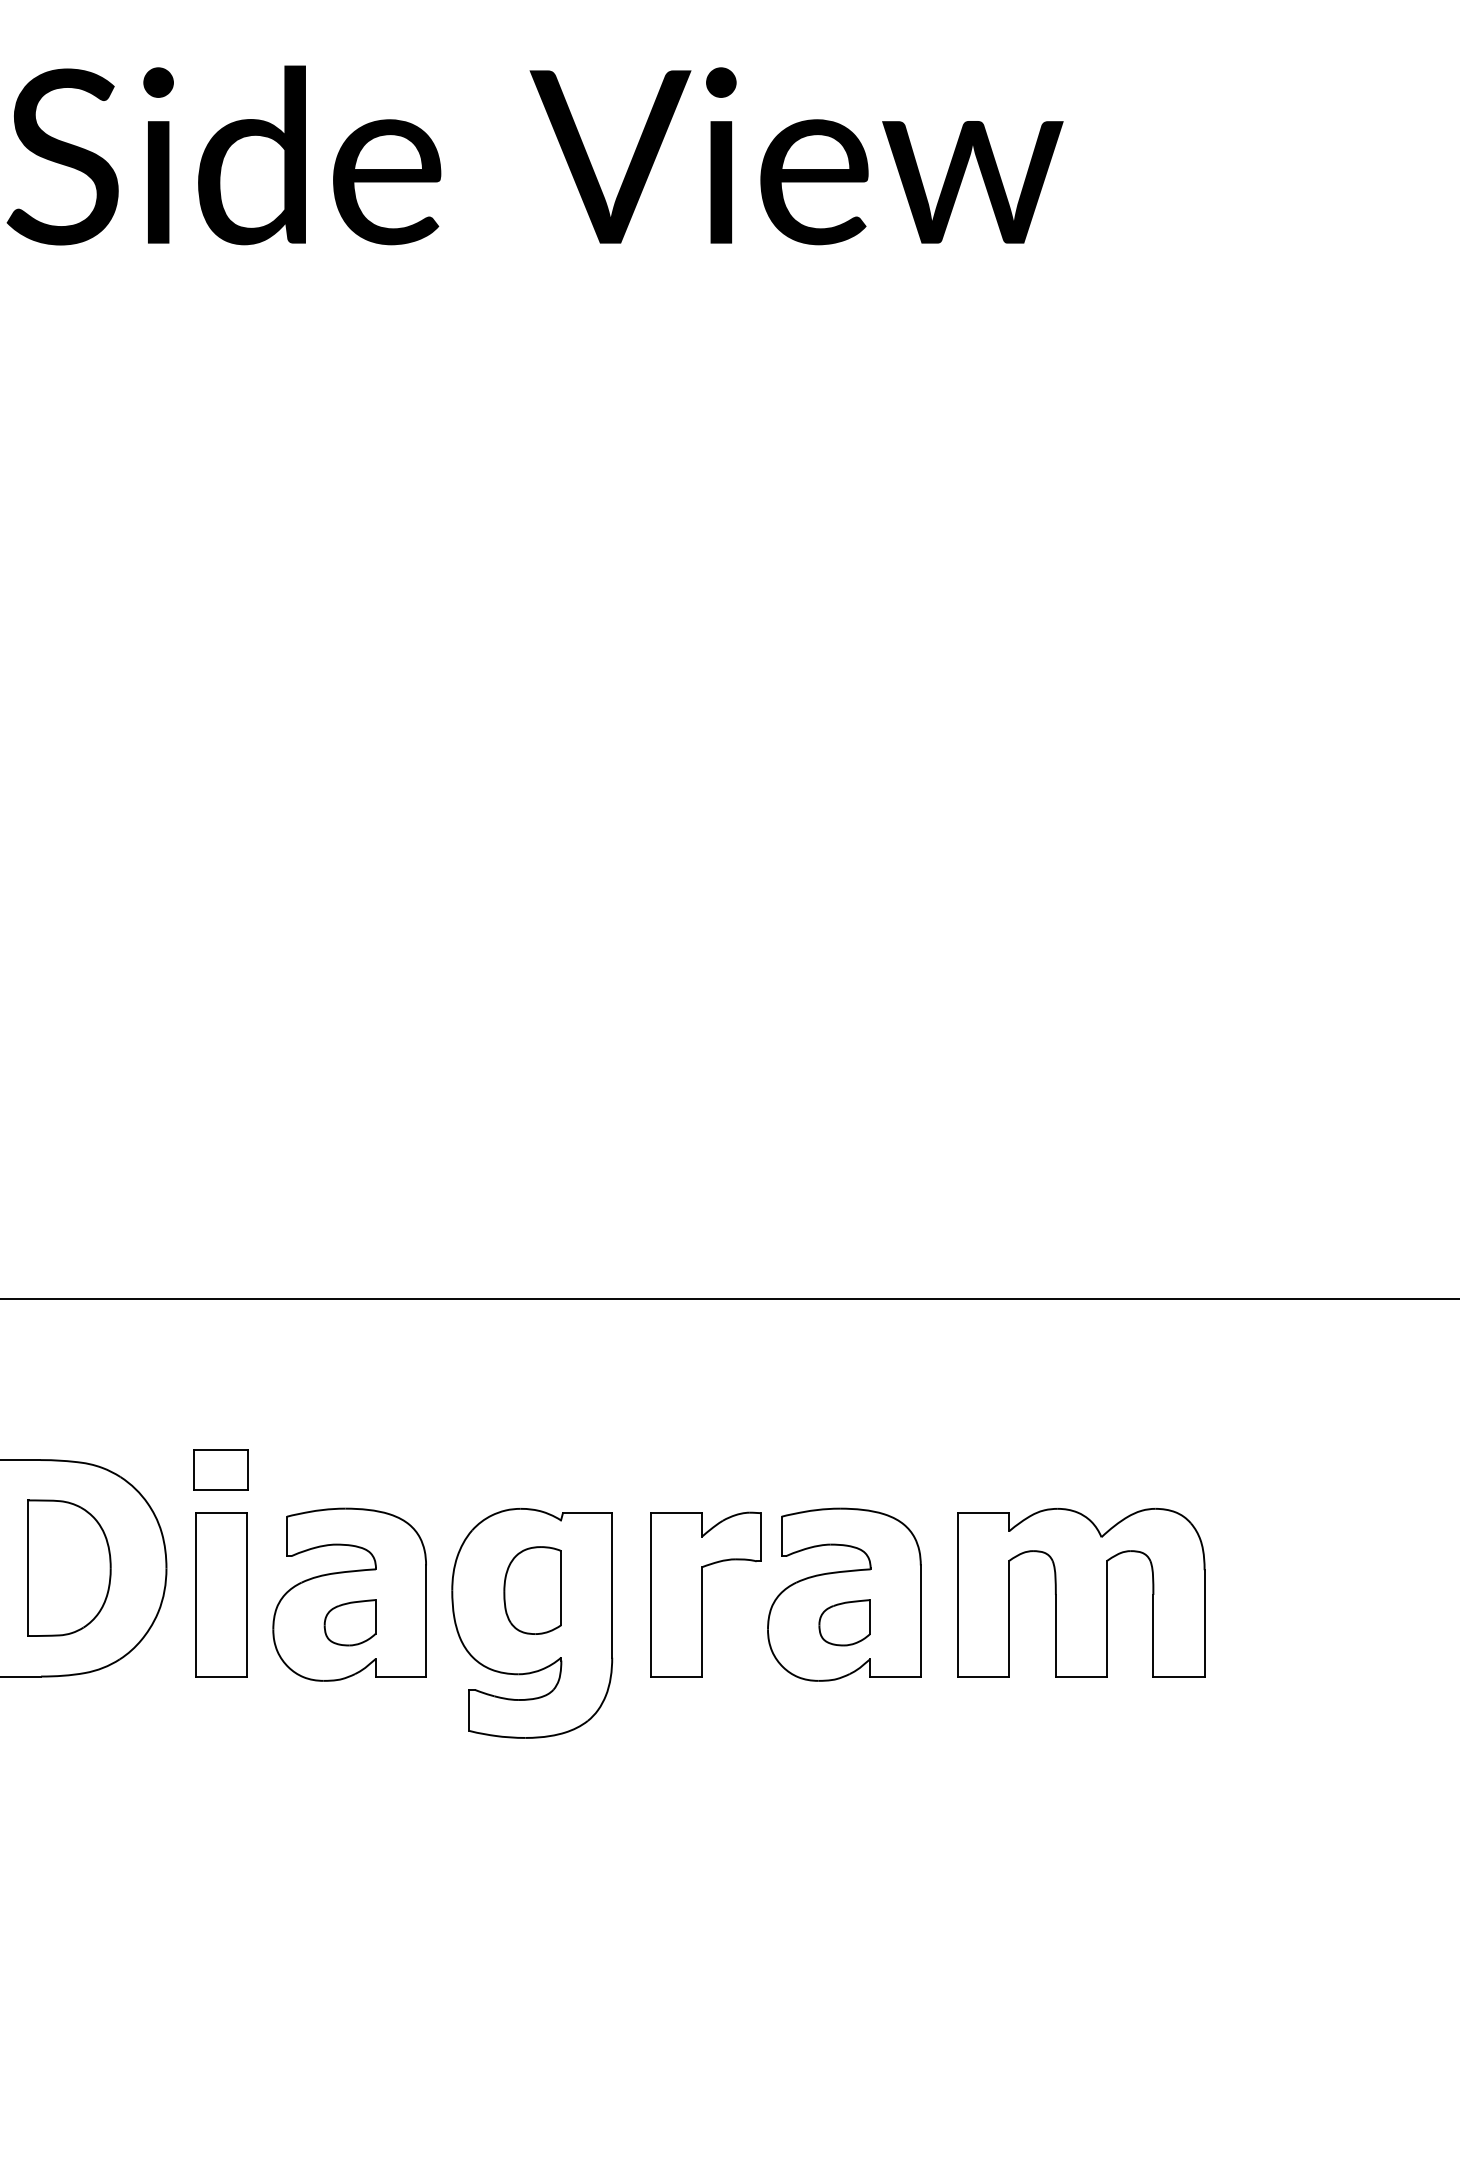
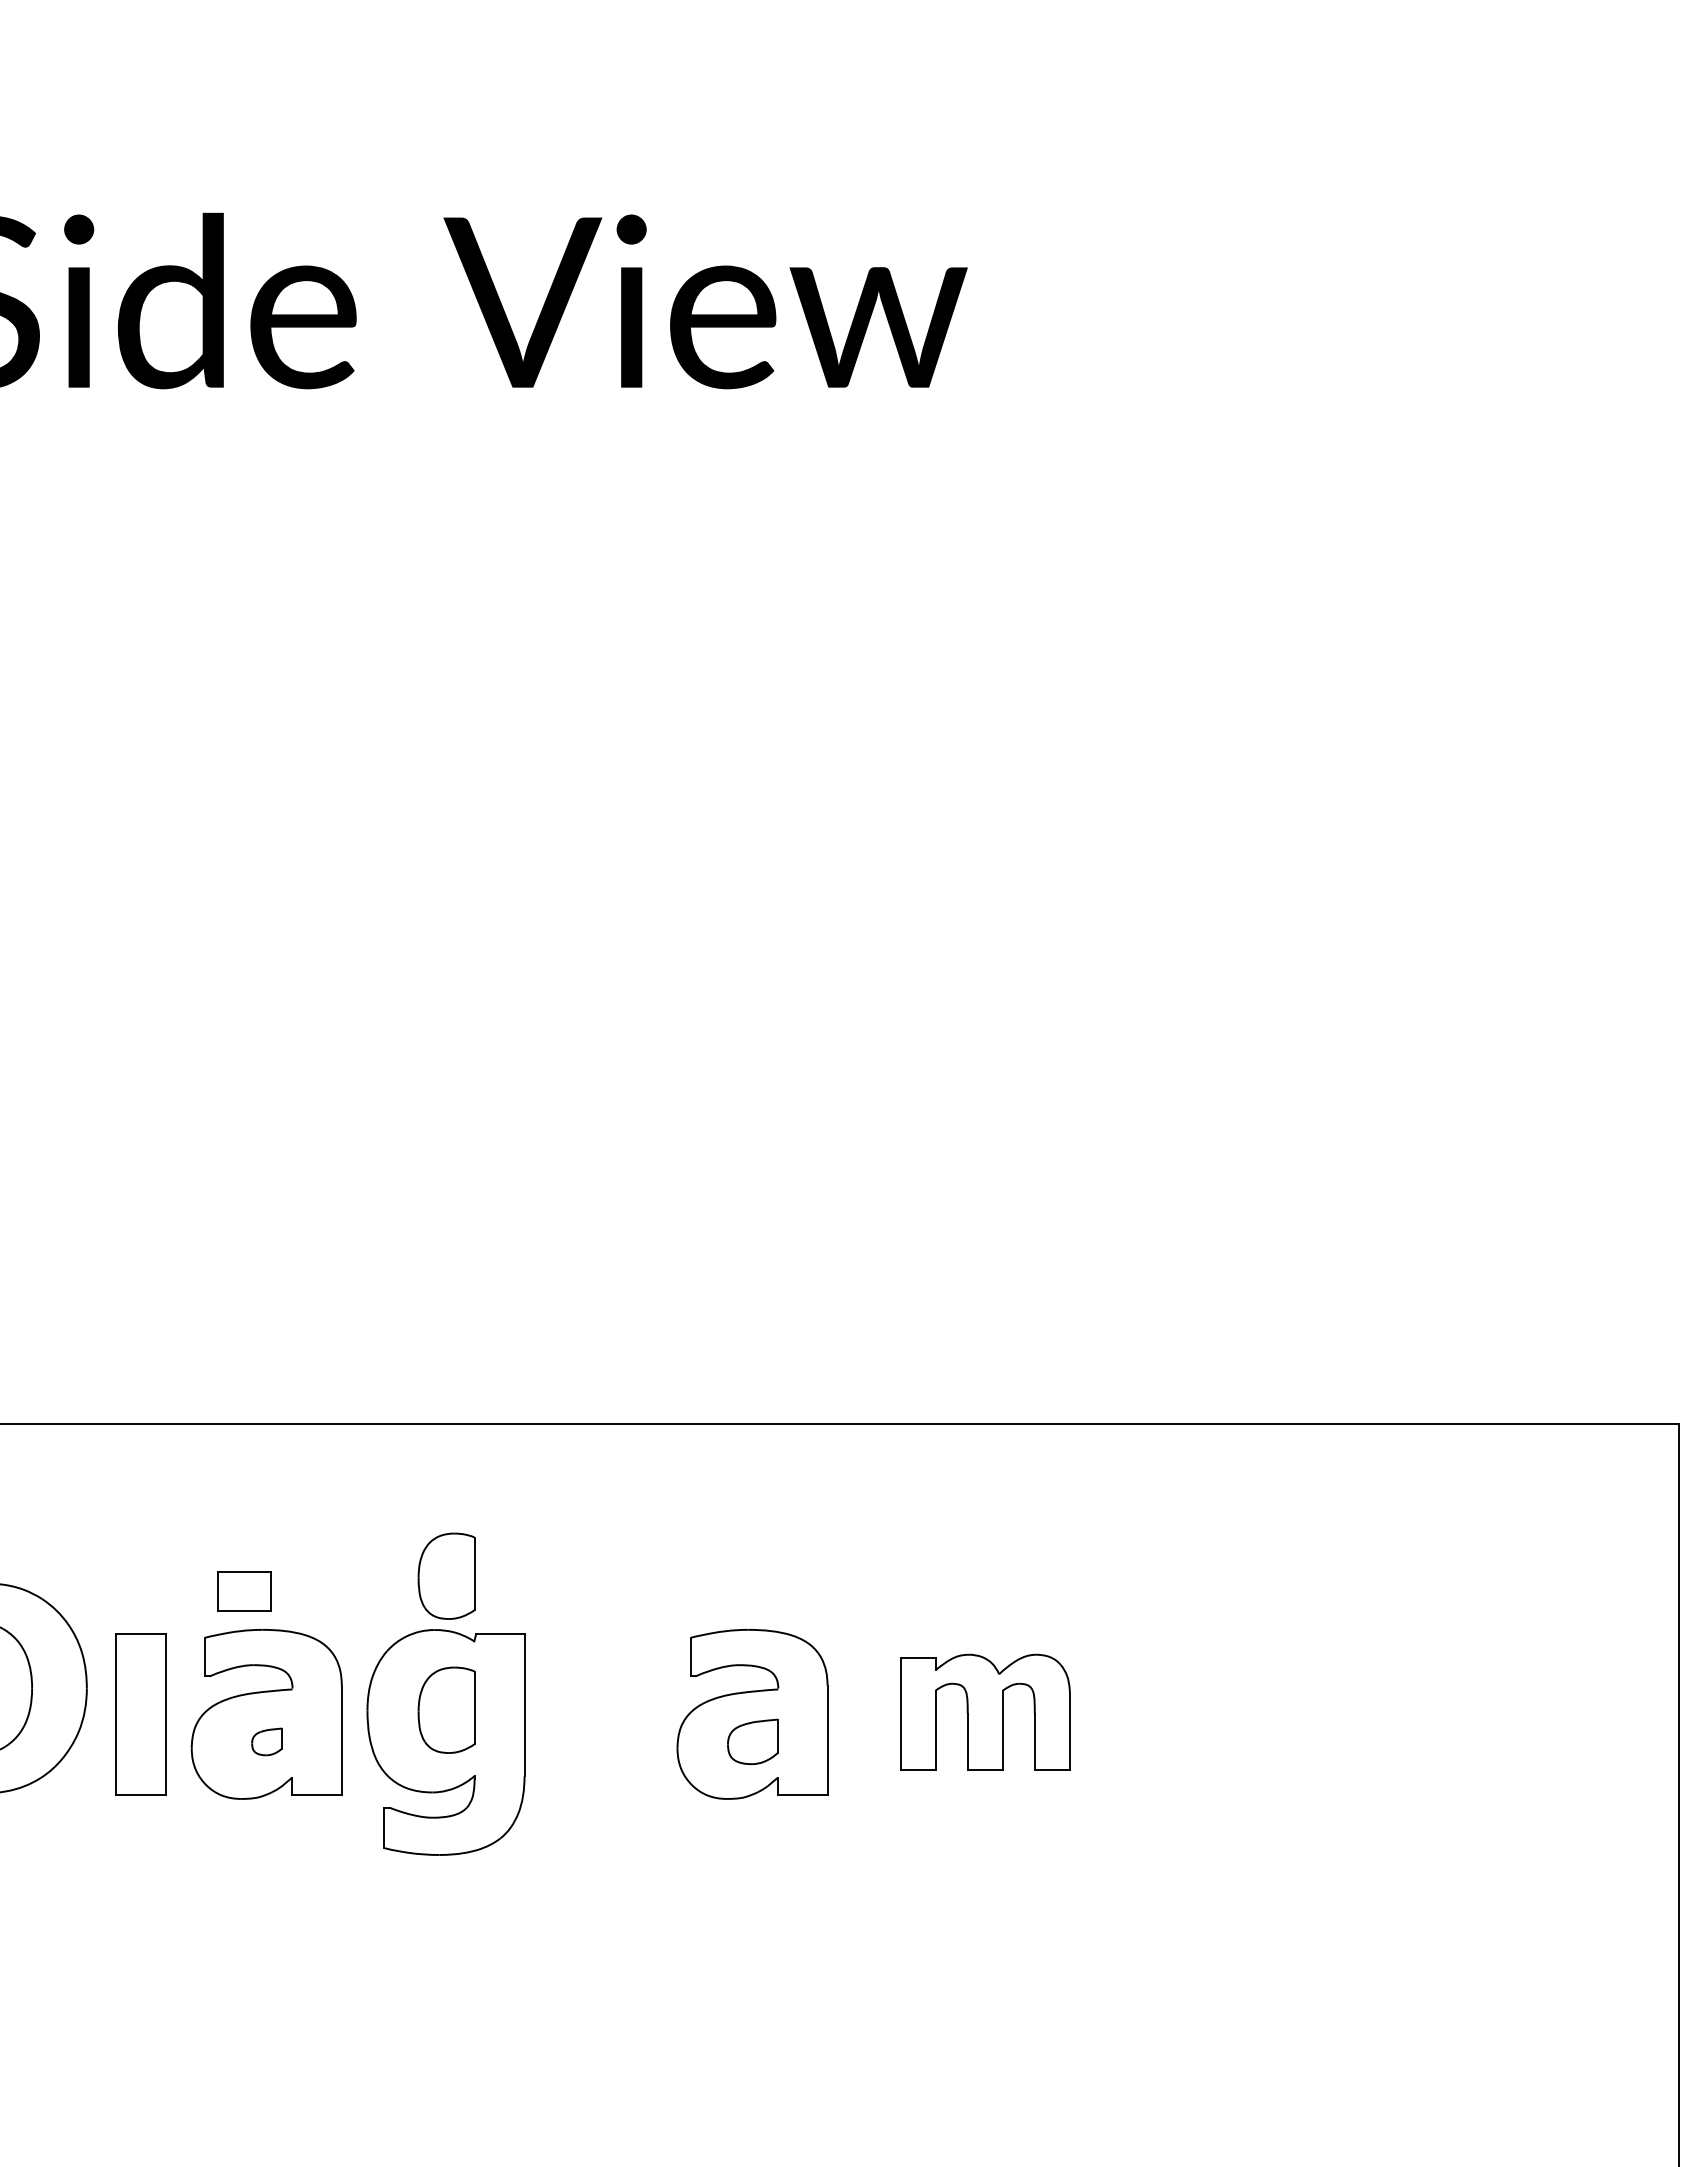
part: (532, 1453) -> (446, 1575), added
part: (221, 1469) -> (244, 1591), moved
part: (1081, 1592) -> (985, 1712), size x0.7
part: (705, 1593) -> (616, 1713), removed
part: (349, 1622) -> (266, 1741), size x0.6

